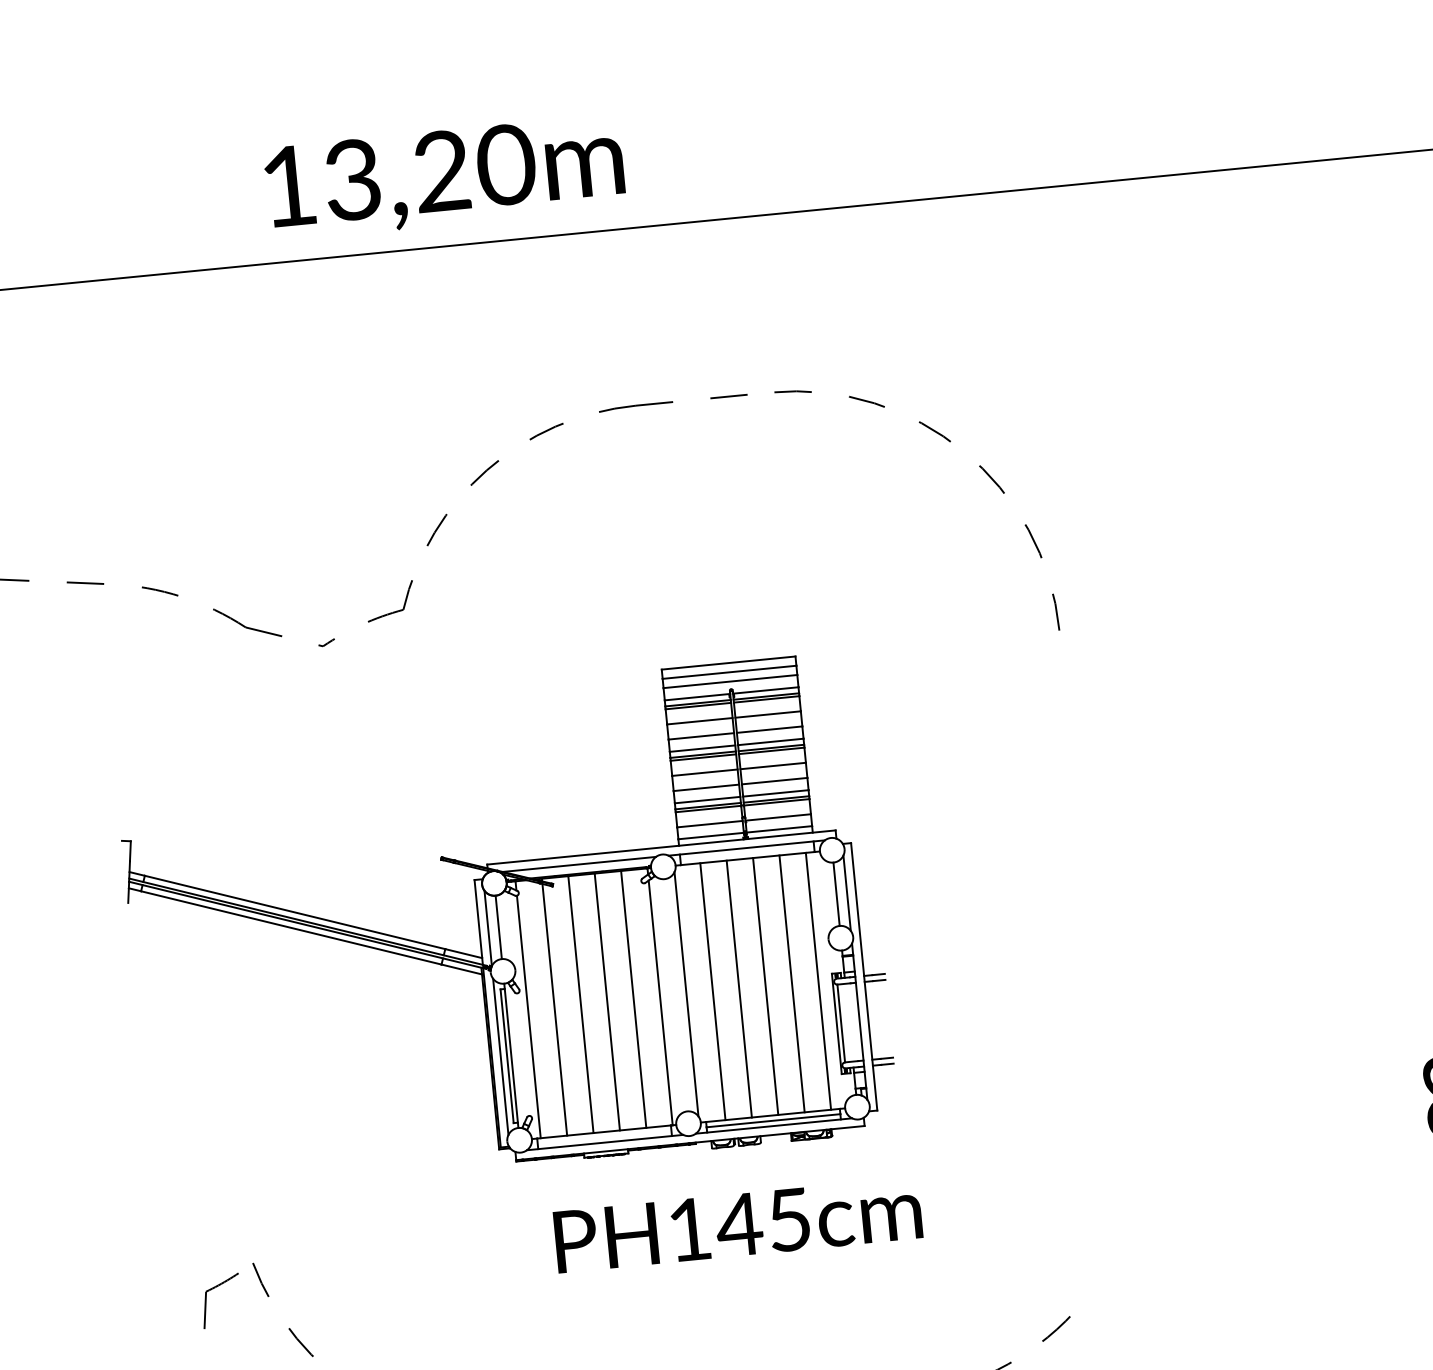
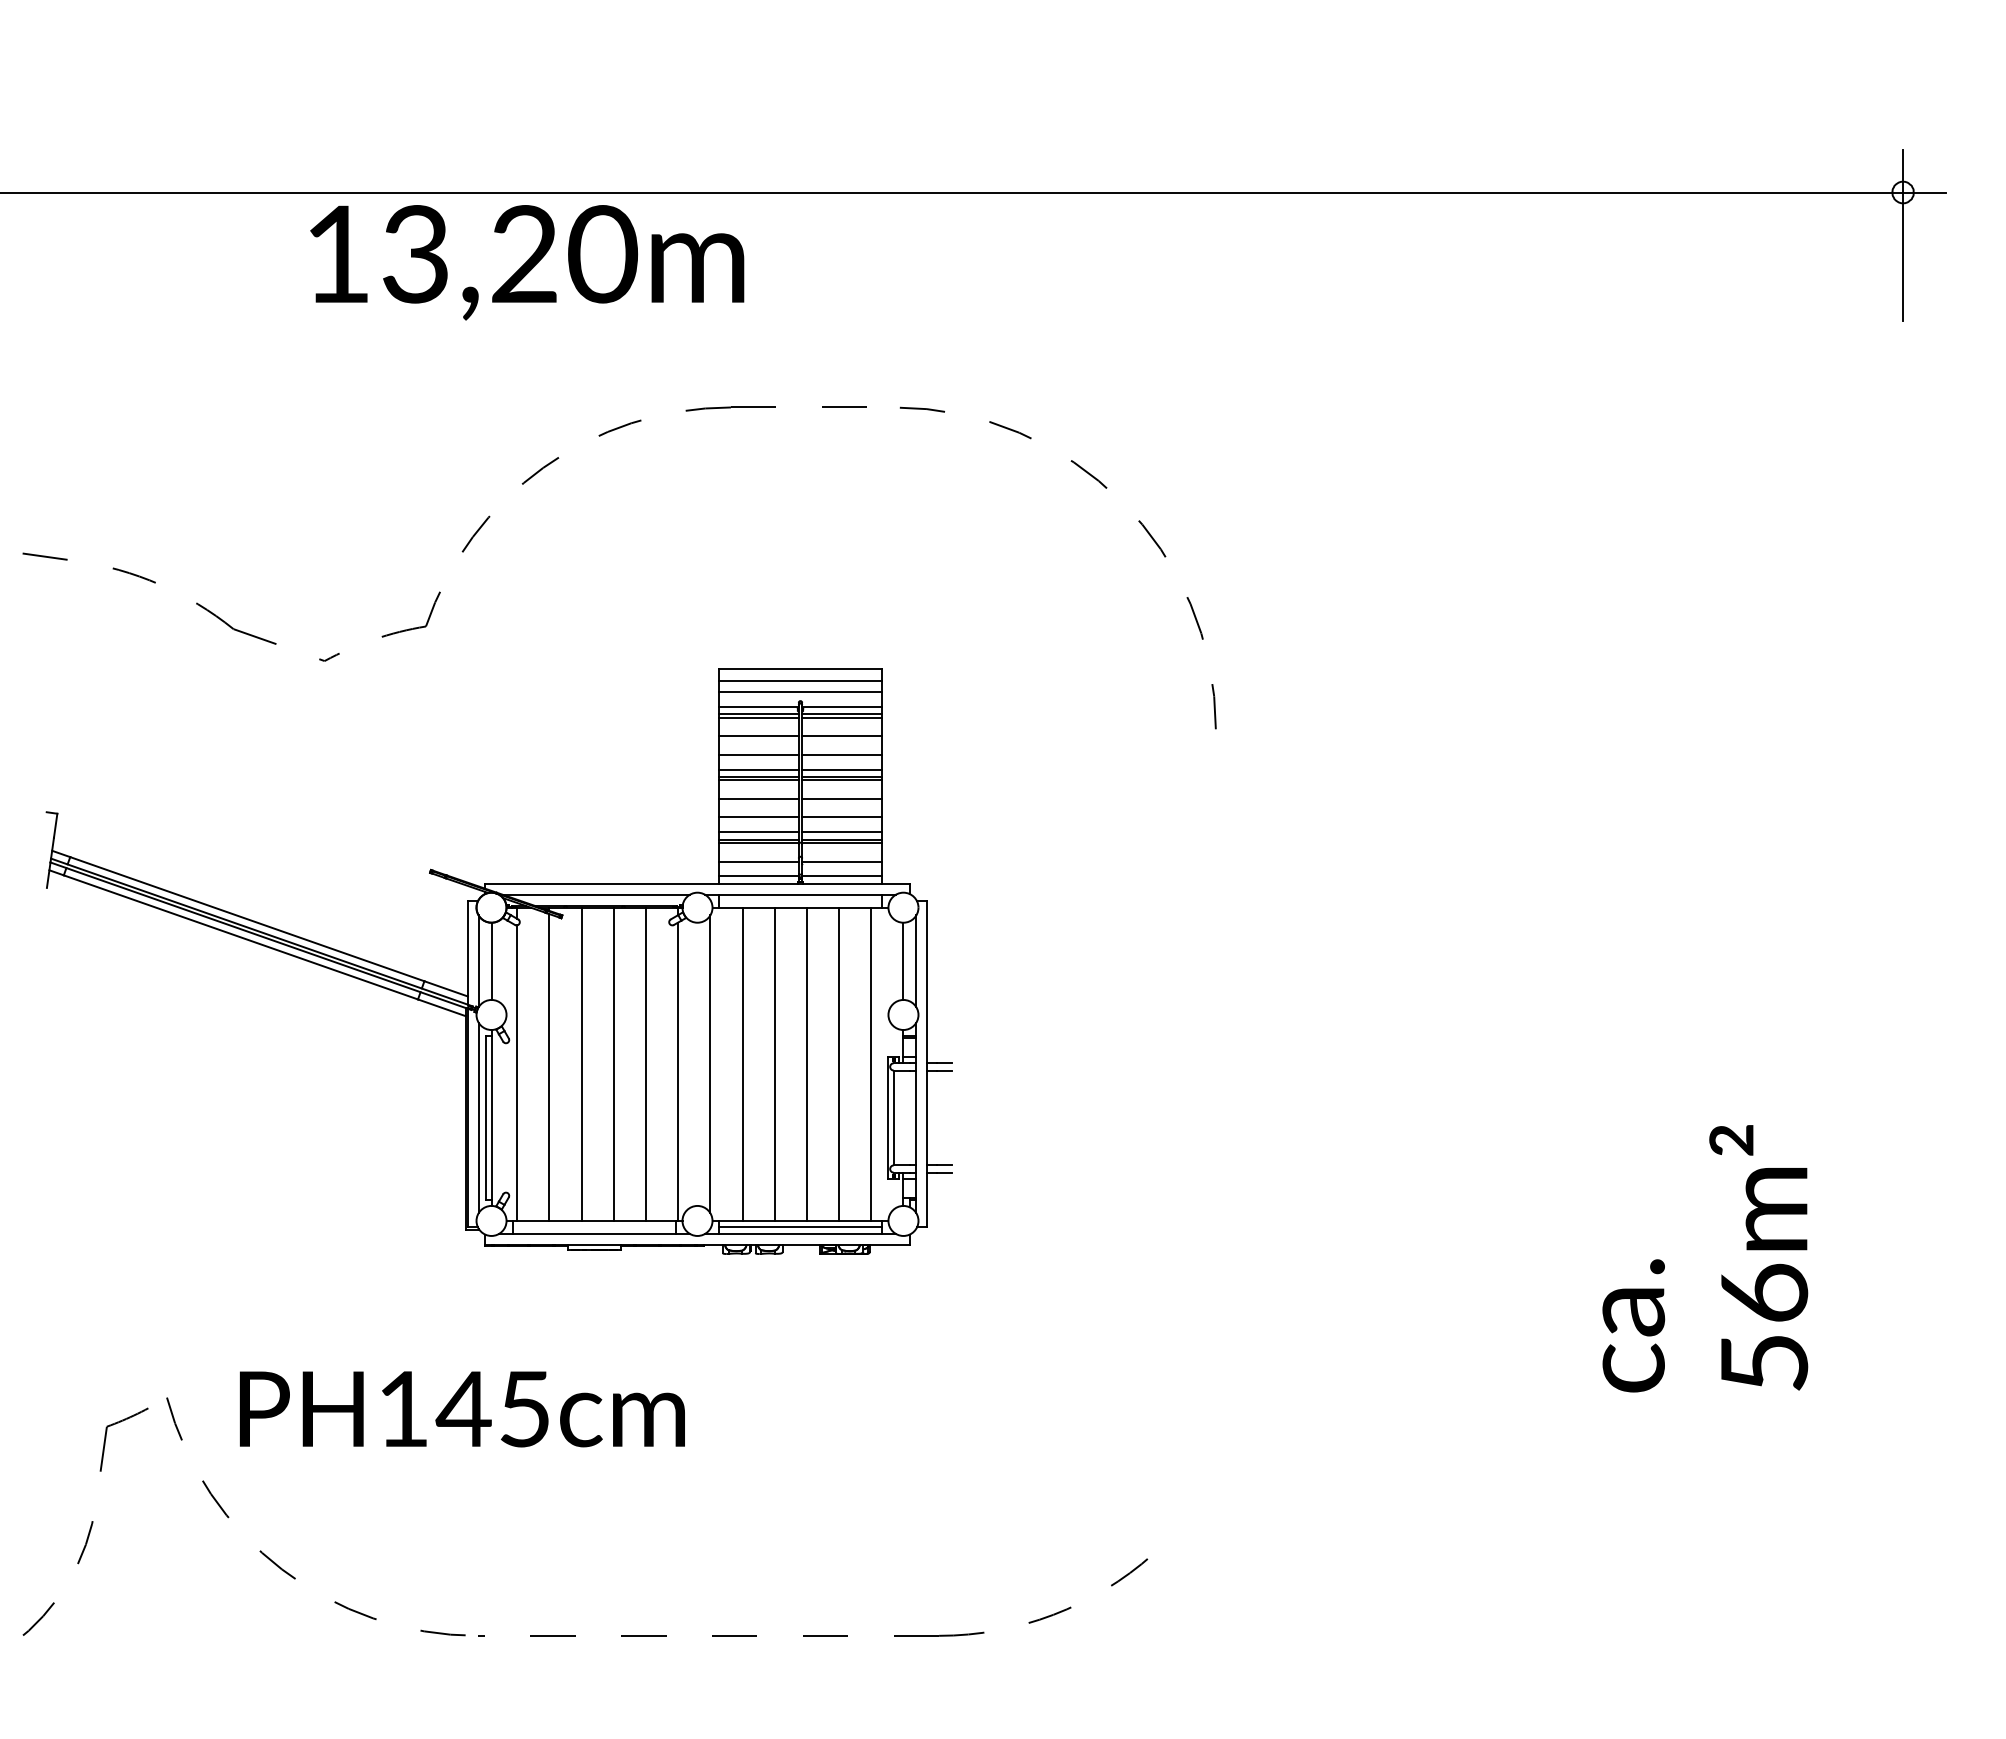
text: (445, 177) -> (527, 262), moved
part: (504, 926) -> (498, 961), moved
text: (738, 1225) -> (462, 1409), moved

